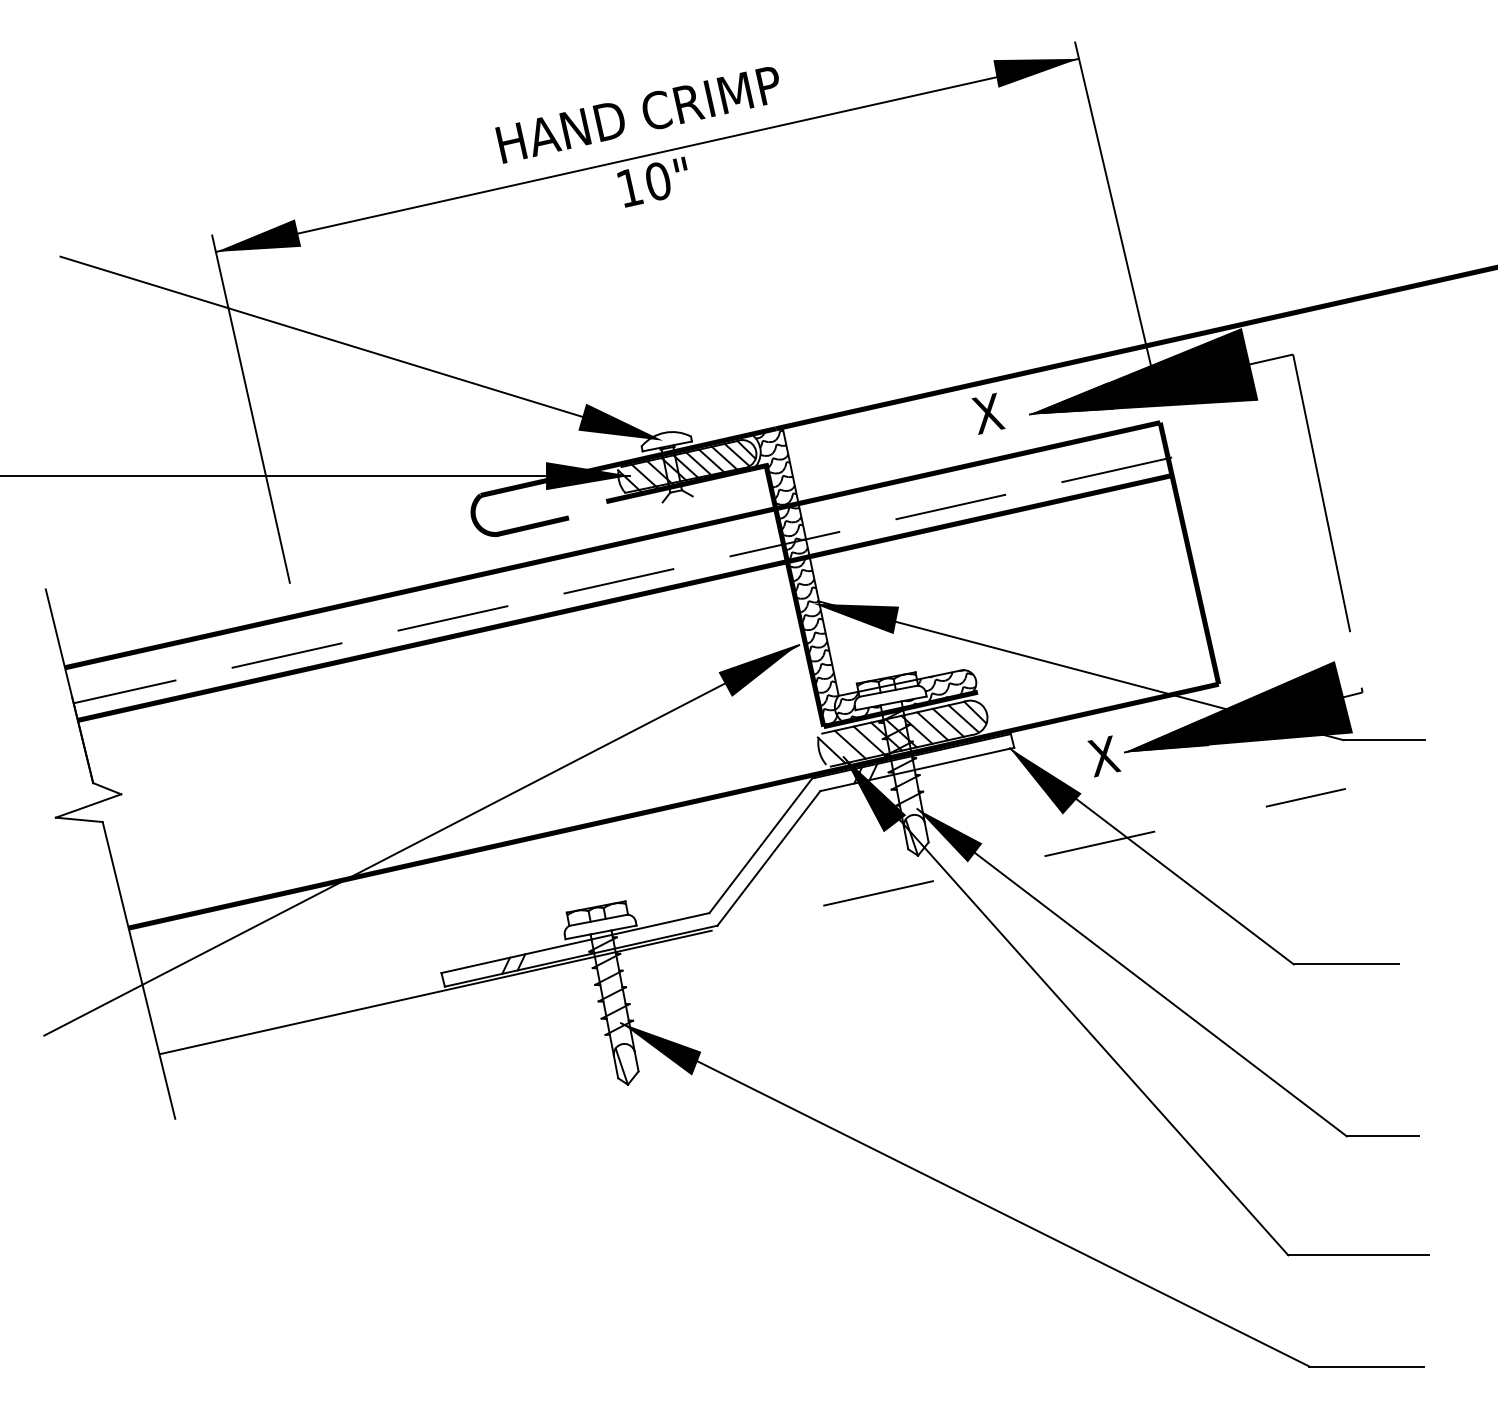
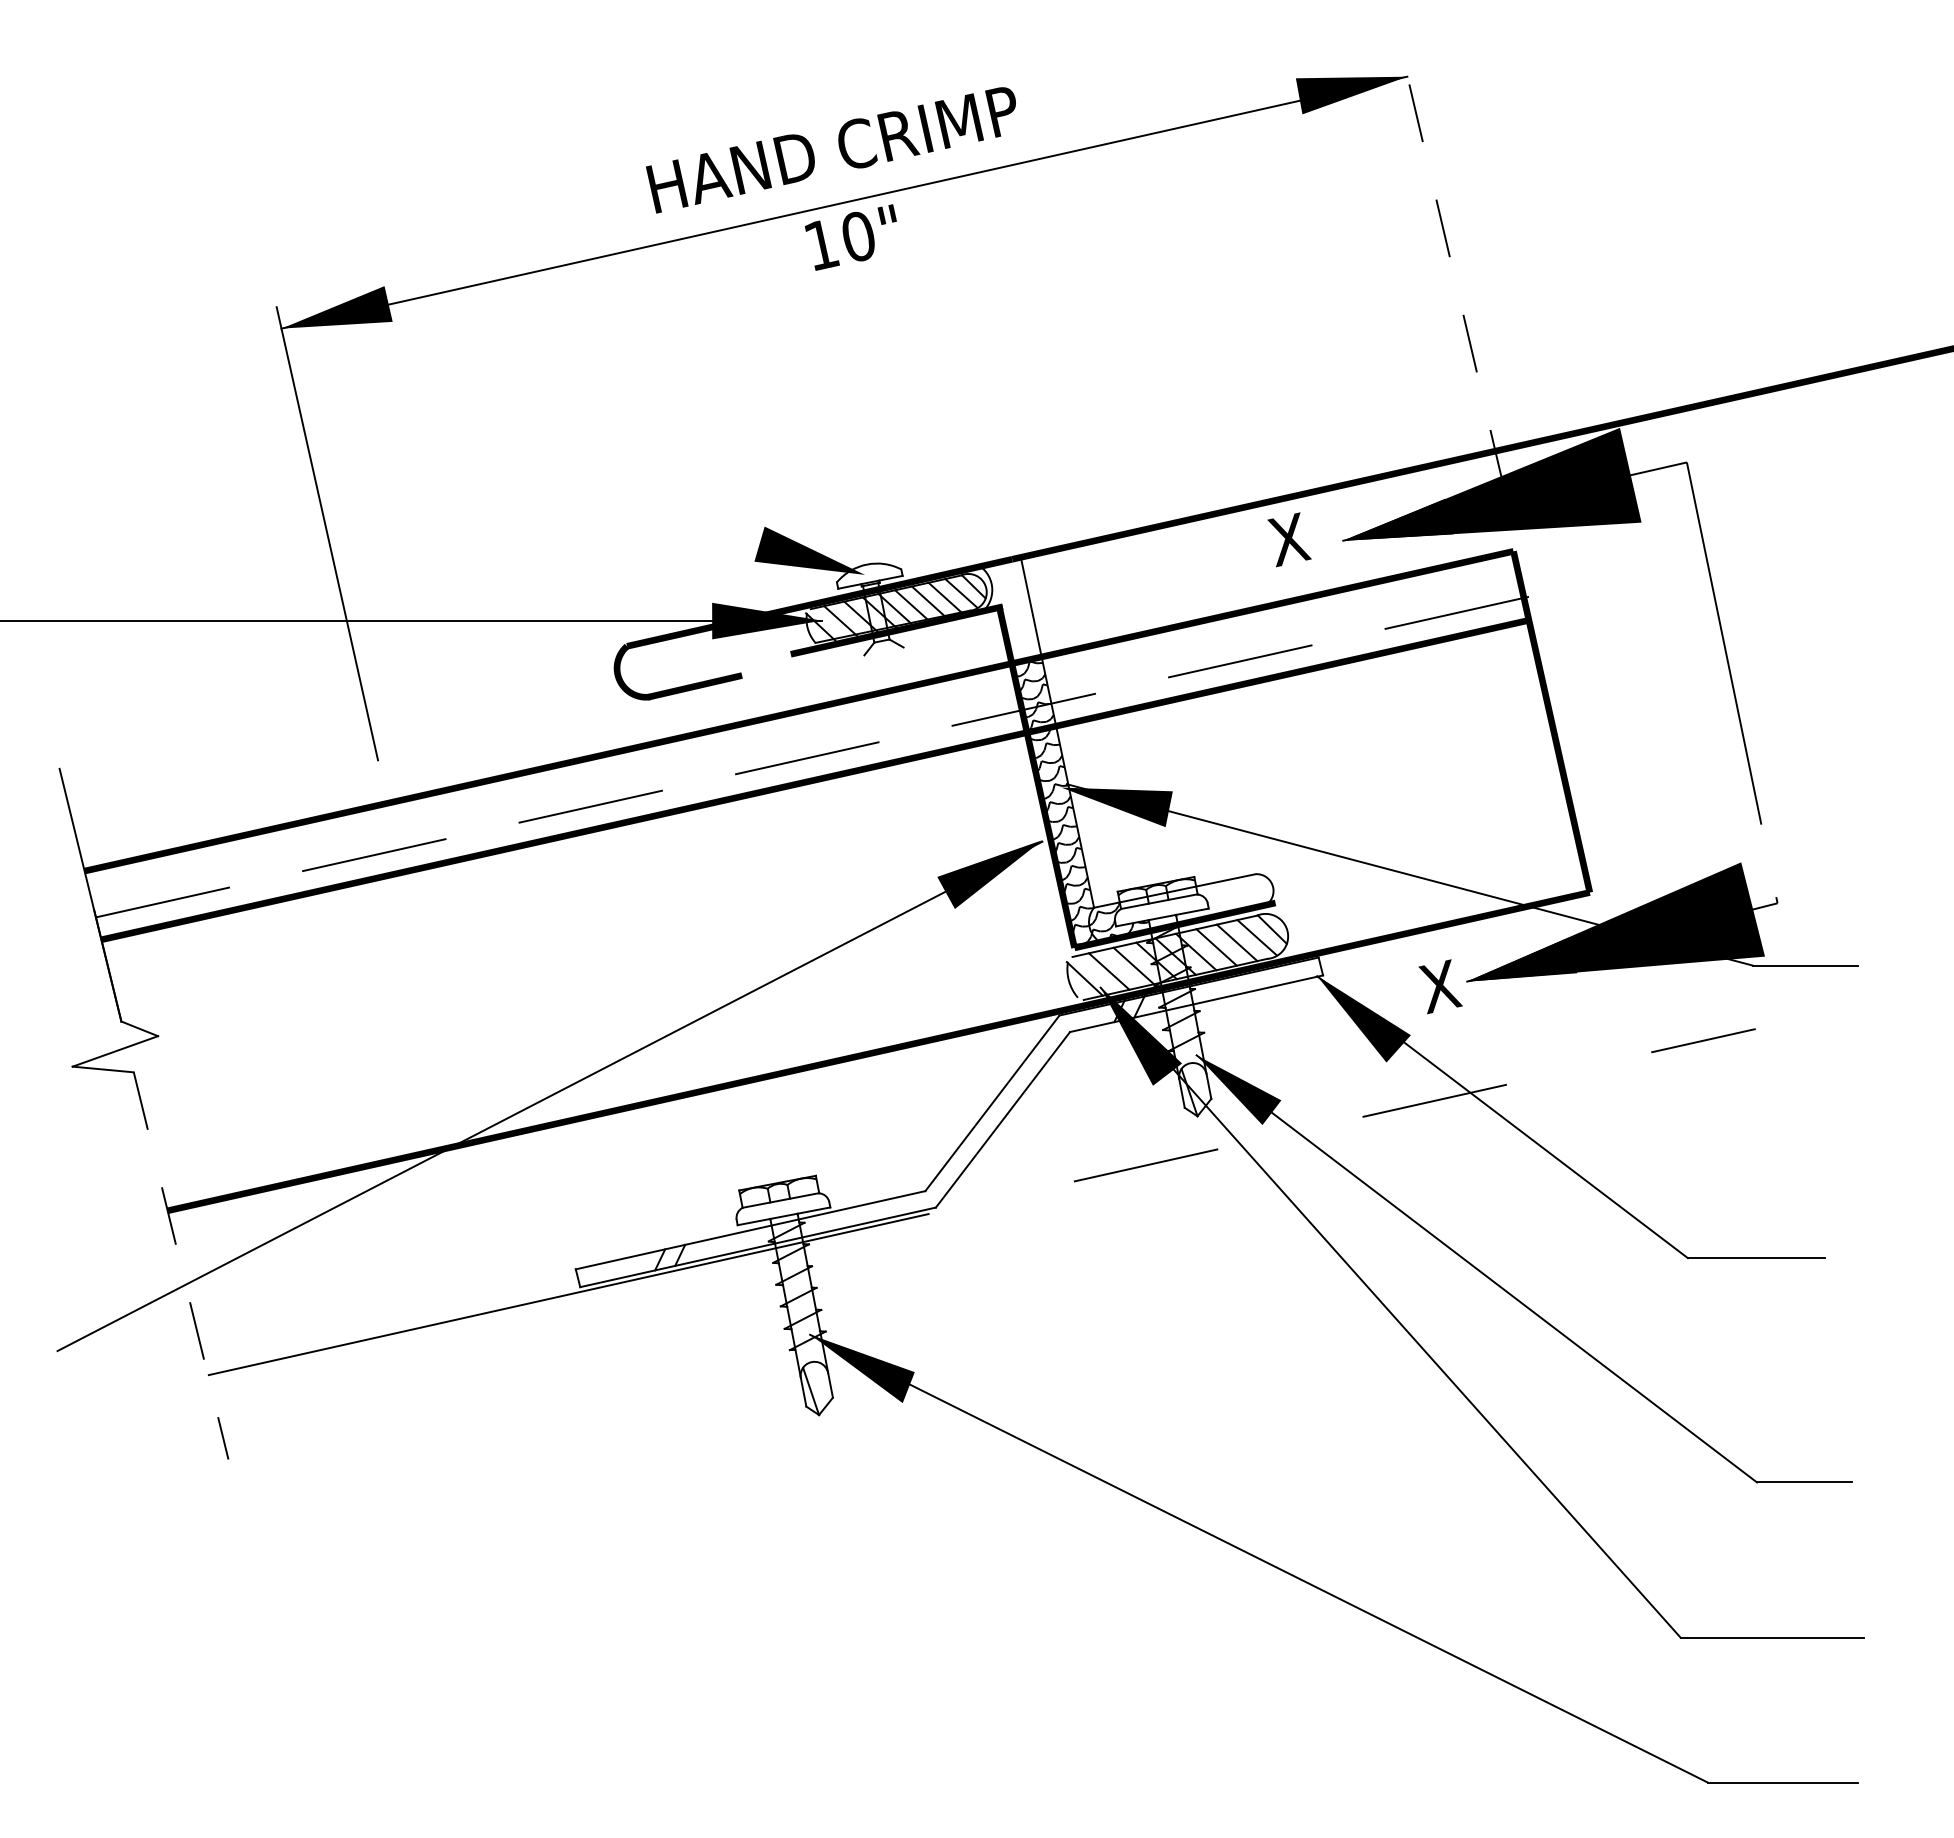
line: (1114, 207) -> (1453, 270), solid -> dashed
line: (352, 346) -> (459, 451), removed
hatch: (776, 468) -> (1012, 610), removed
hatch: (939, 688) -> (1225, 897), removed
line: (139, 970) -> (181, 1266), solid -> dashed

